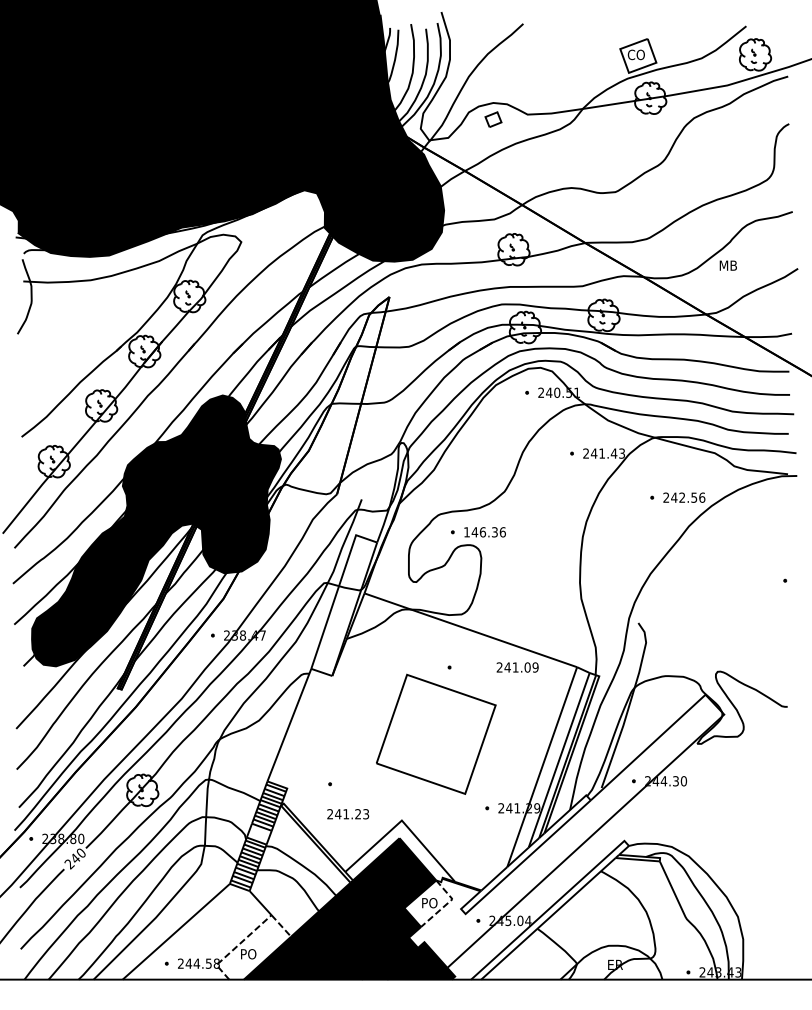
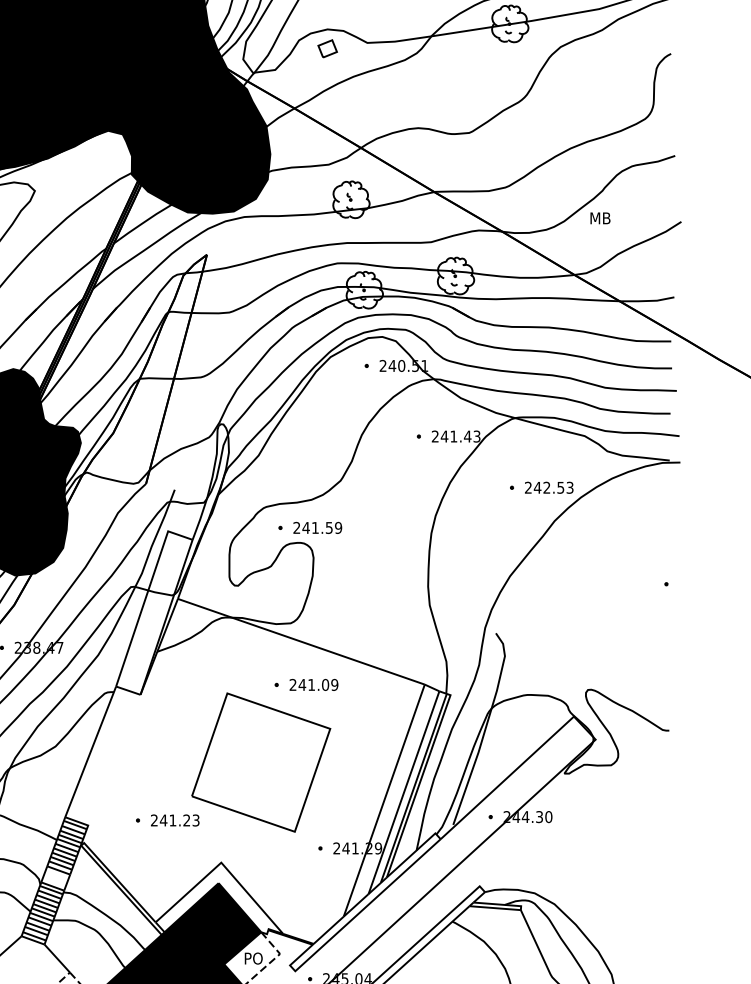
text: (702, 497) -> (570, 487), 242.56 -> 242.53
text: (484, 532) -> (317, 528), 146.36 -> 241.59
text: (517, 667) -> (313, 684), moved
text: (348, 814) -> (175, 820), moved

